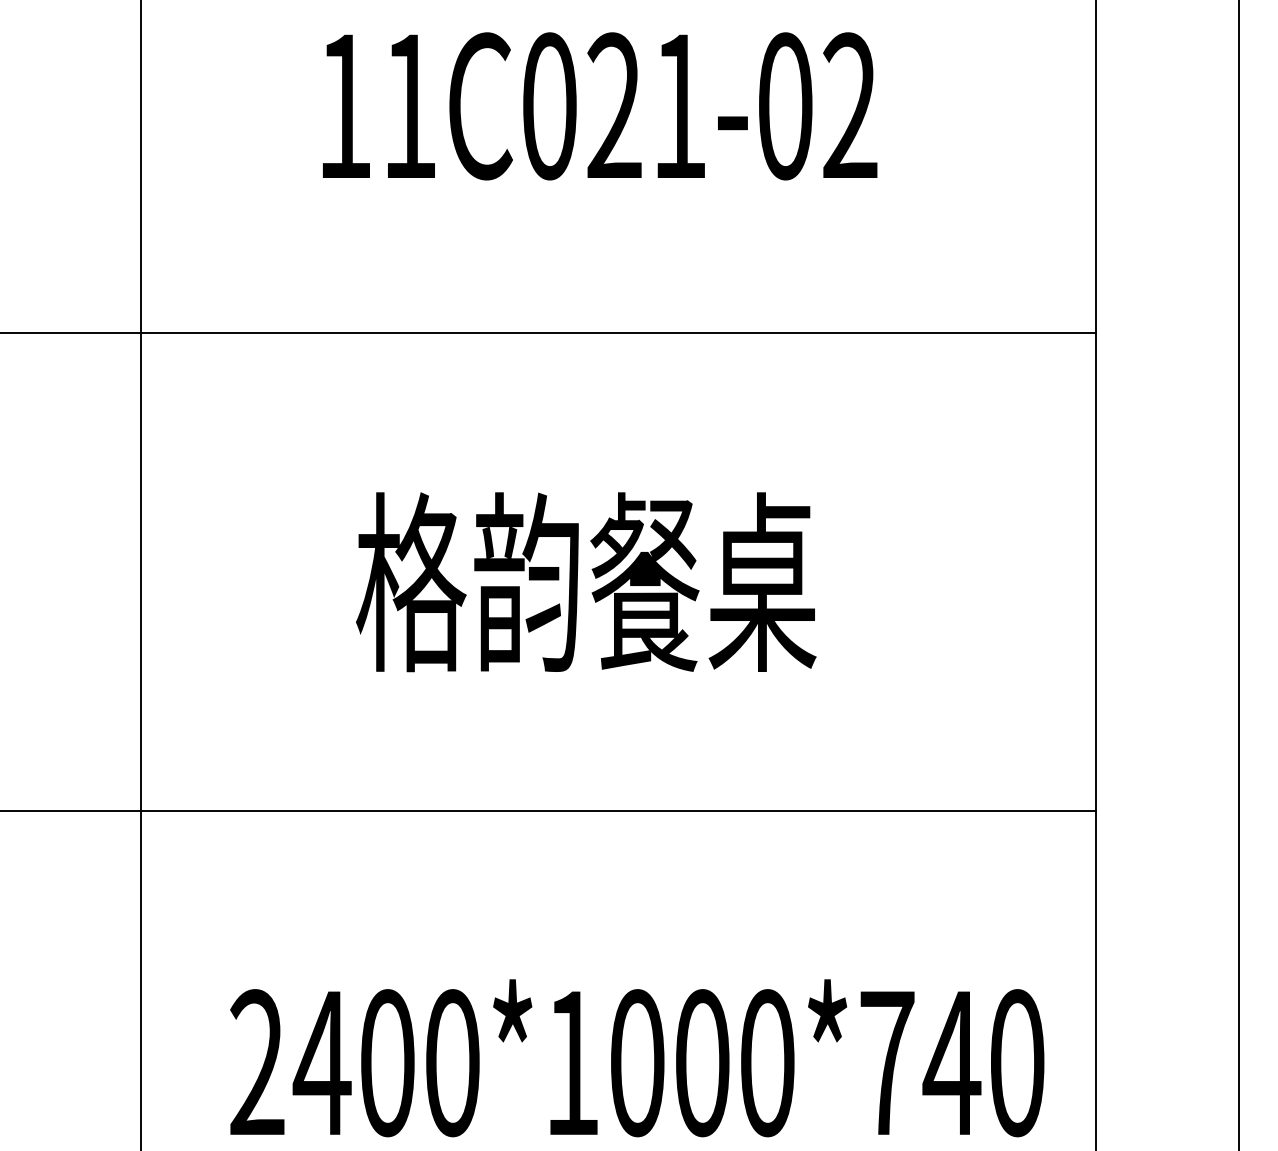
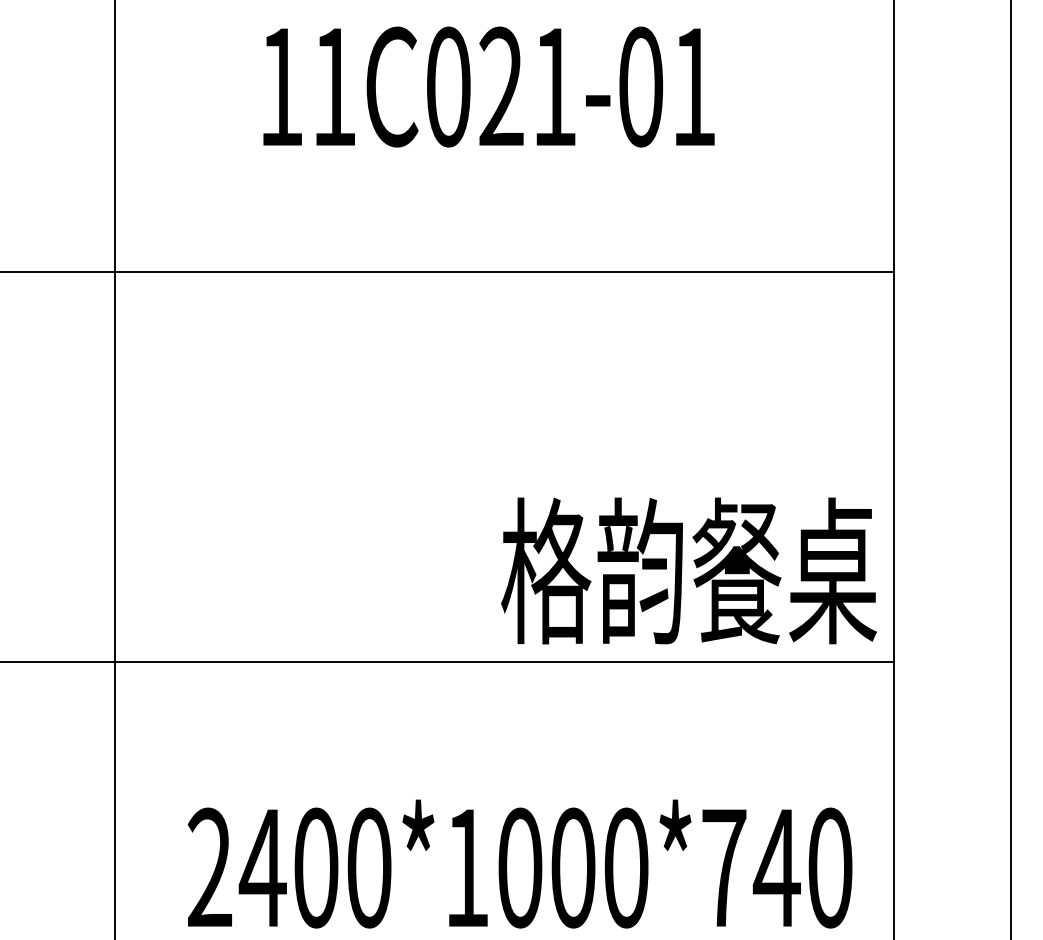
text: (850, 104) -> (694, 85), 11C021-02 -> 11C021-01
text: (586, 582) -> (689, 571), moved

